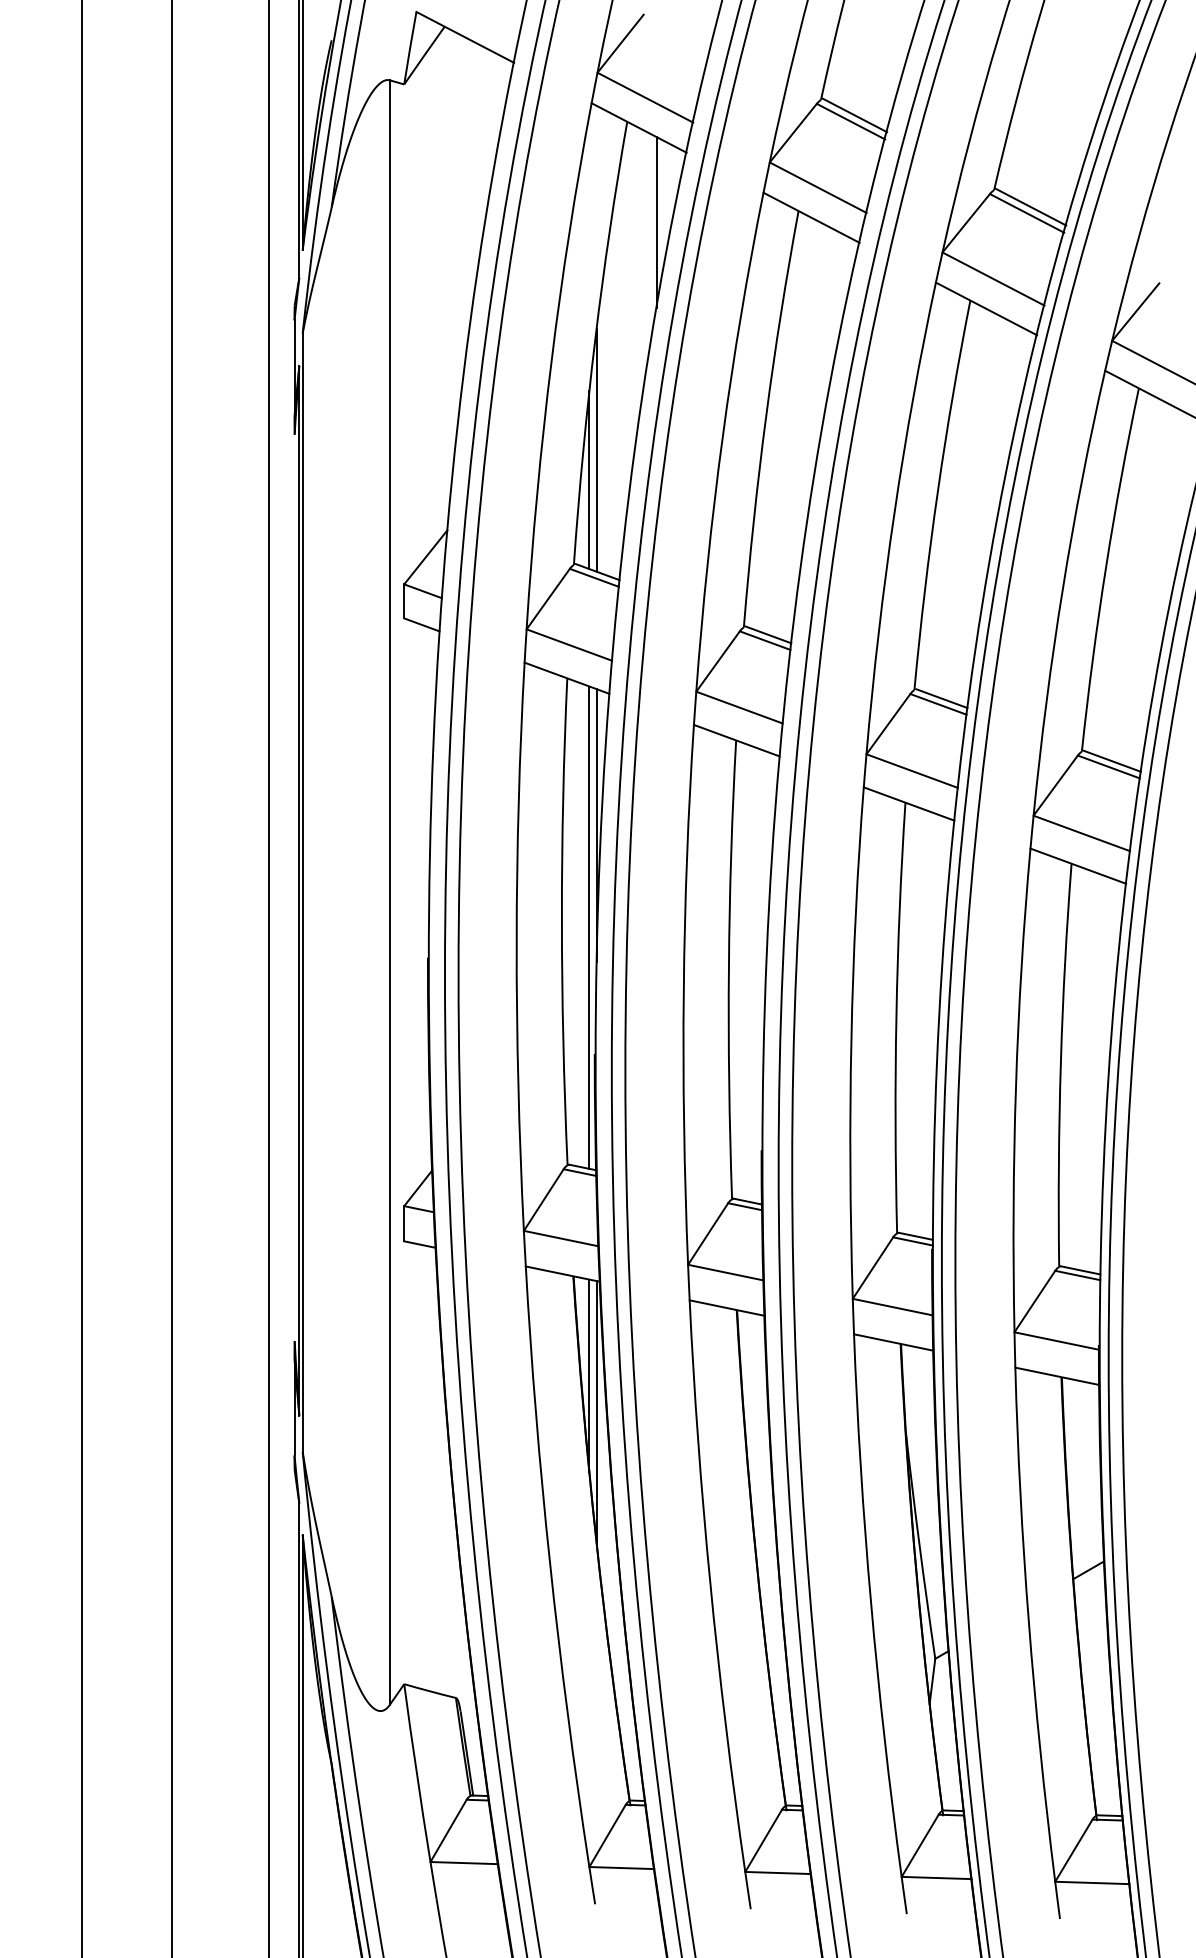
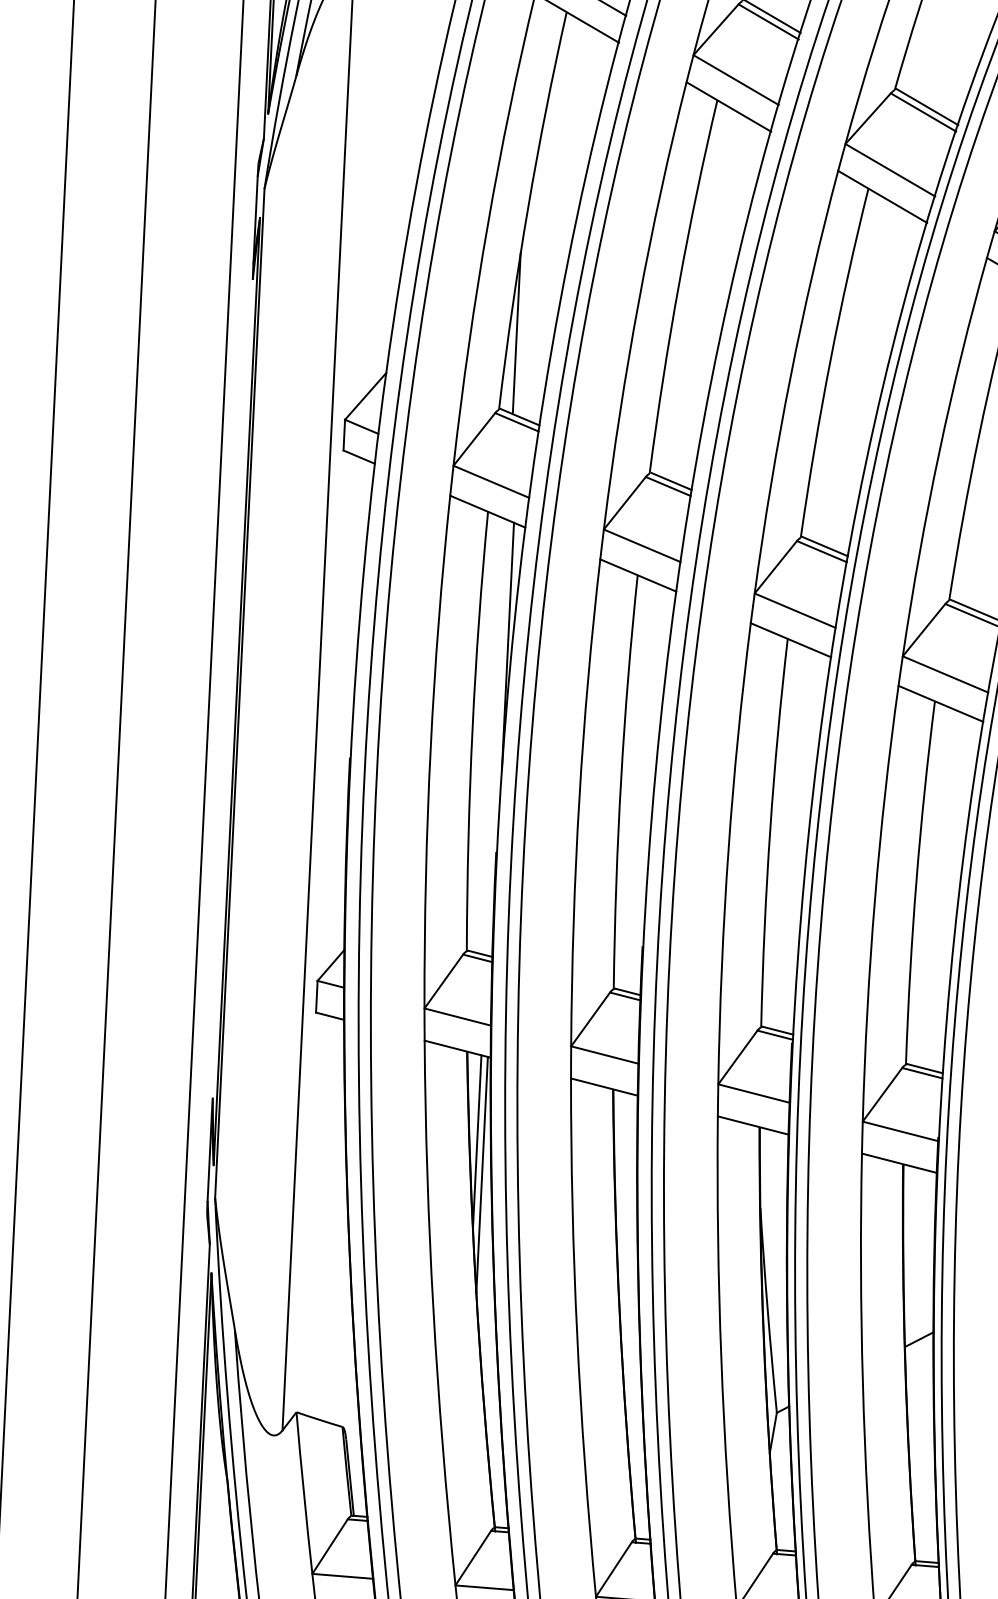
line: (656, 222) -> (588, 104), removed
line: (596, 449) -> (524, 306), removed
line: (589, 927) -> (497, 737), removed

